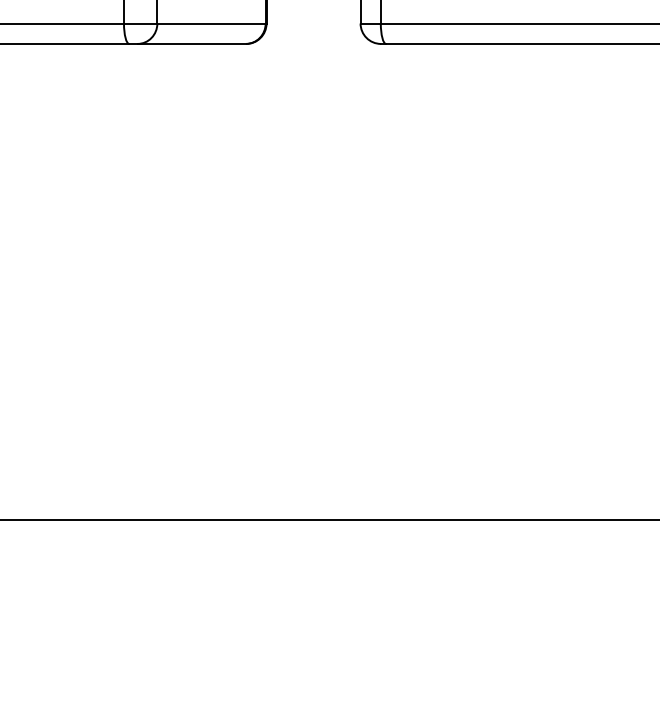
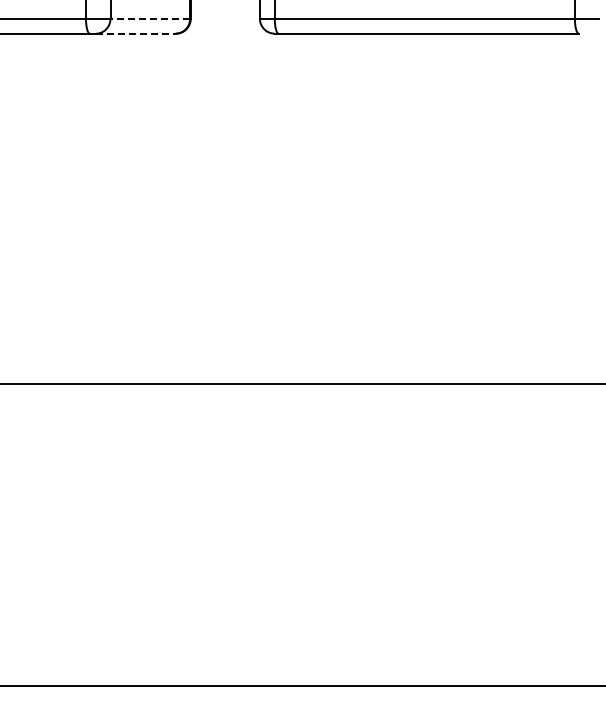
line: (211, 23) -> (150, 18), solid -> dashed
line: (191, 43) -> (135, 33), solid -> dashed

